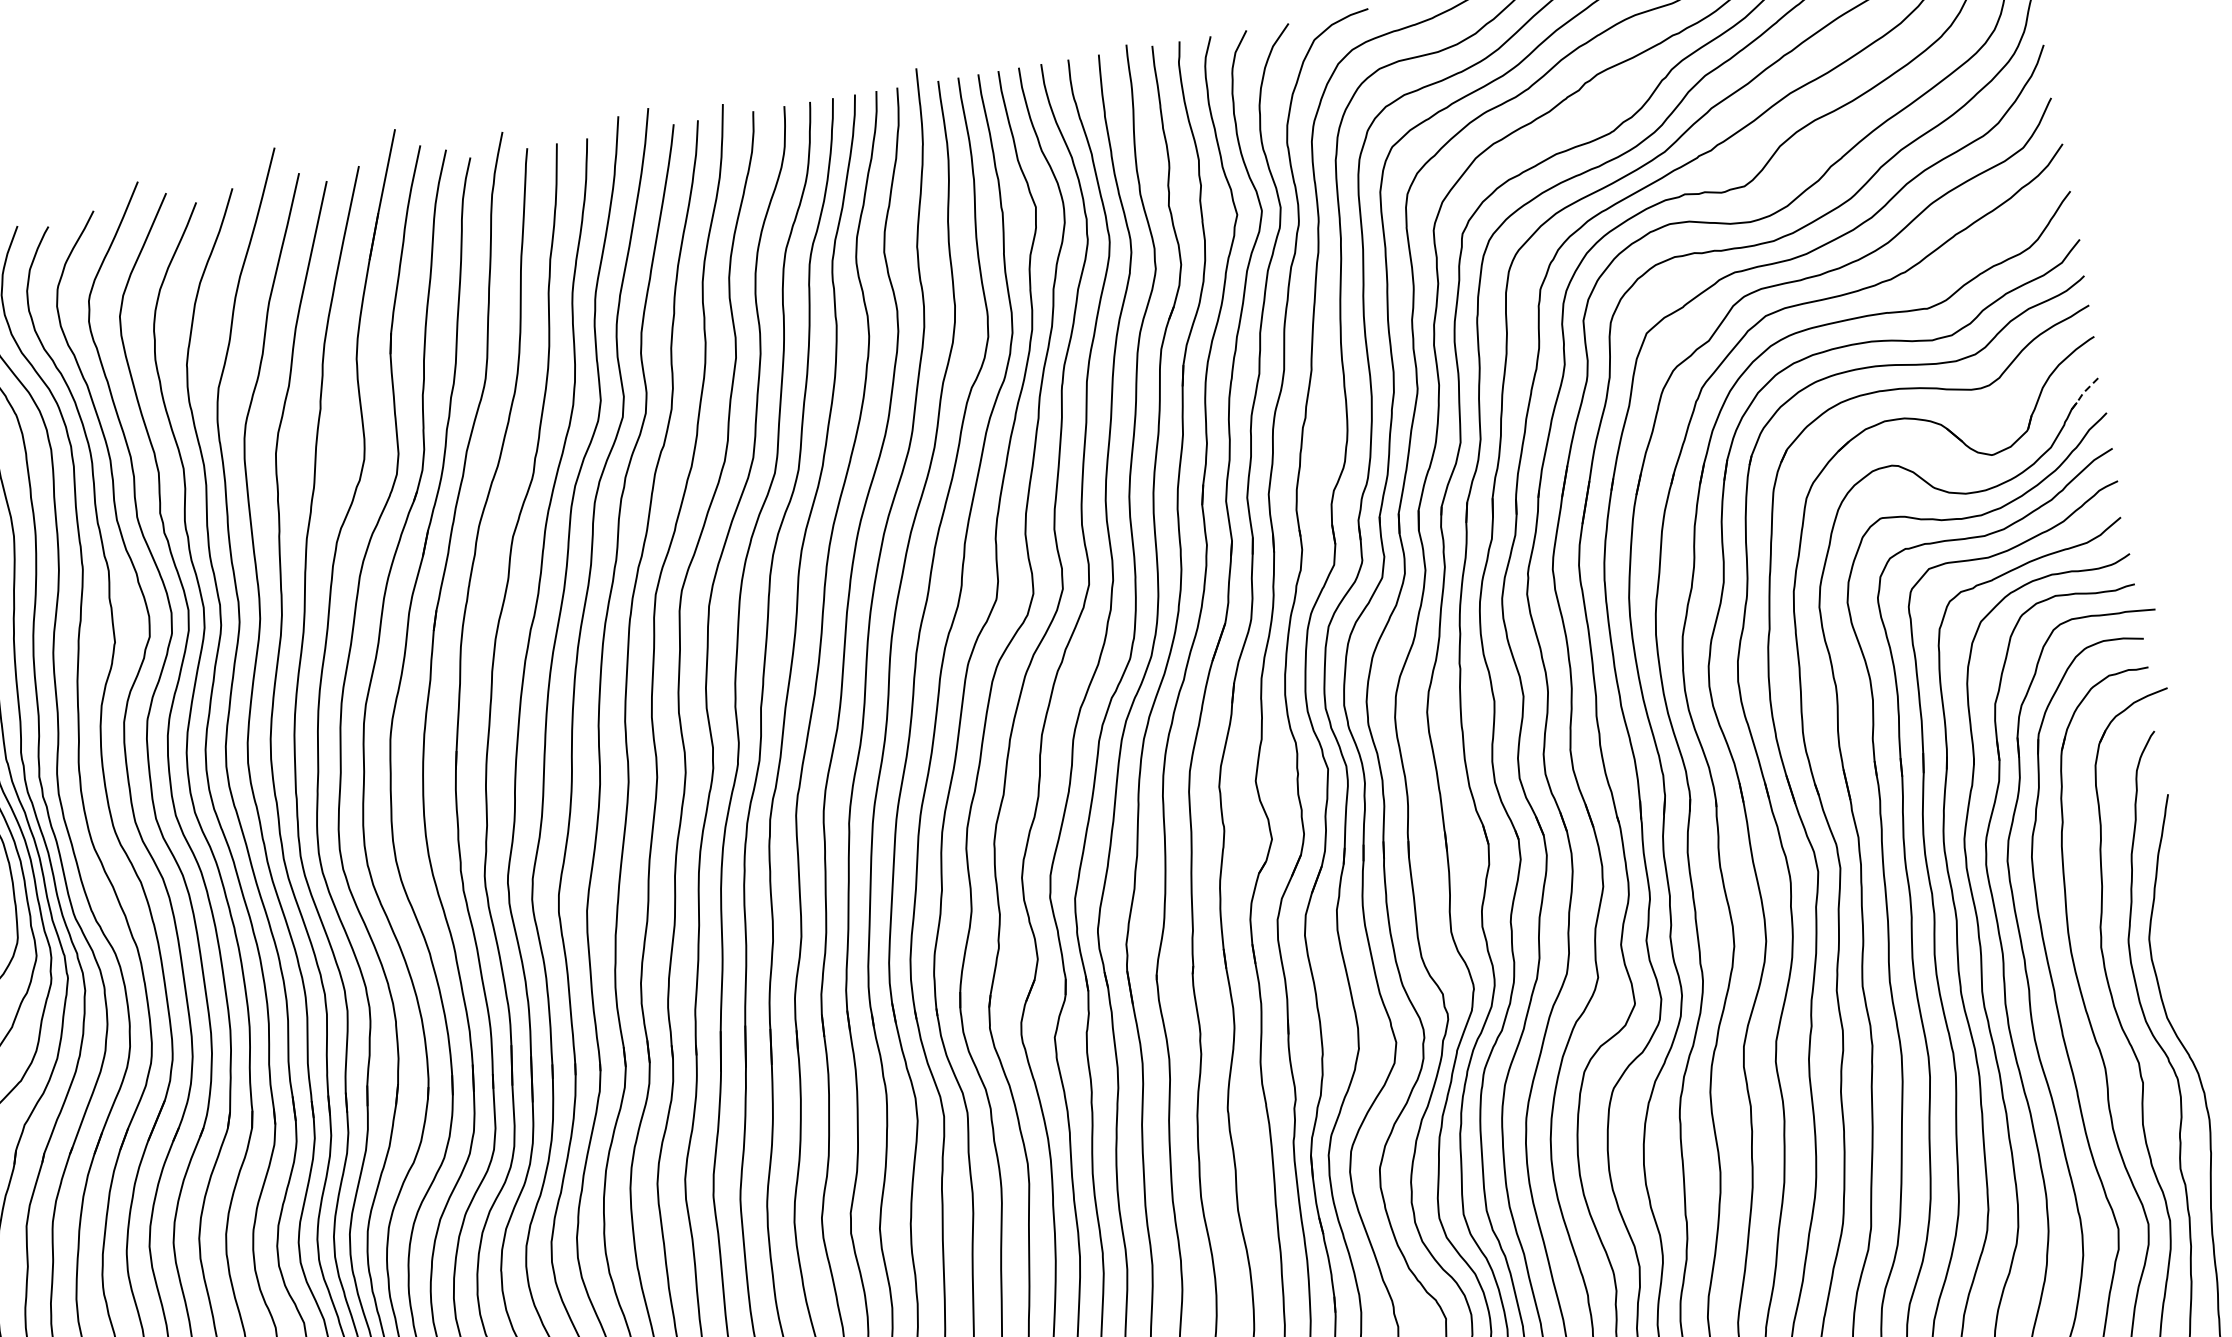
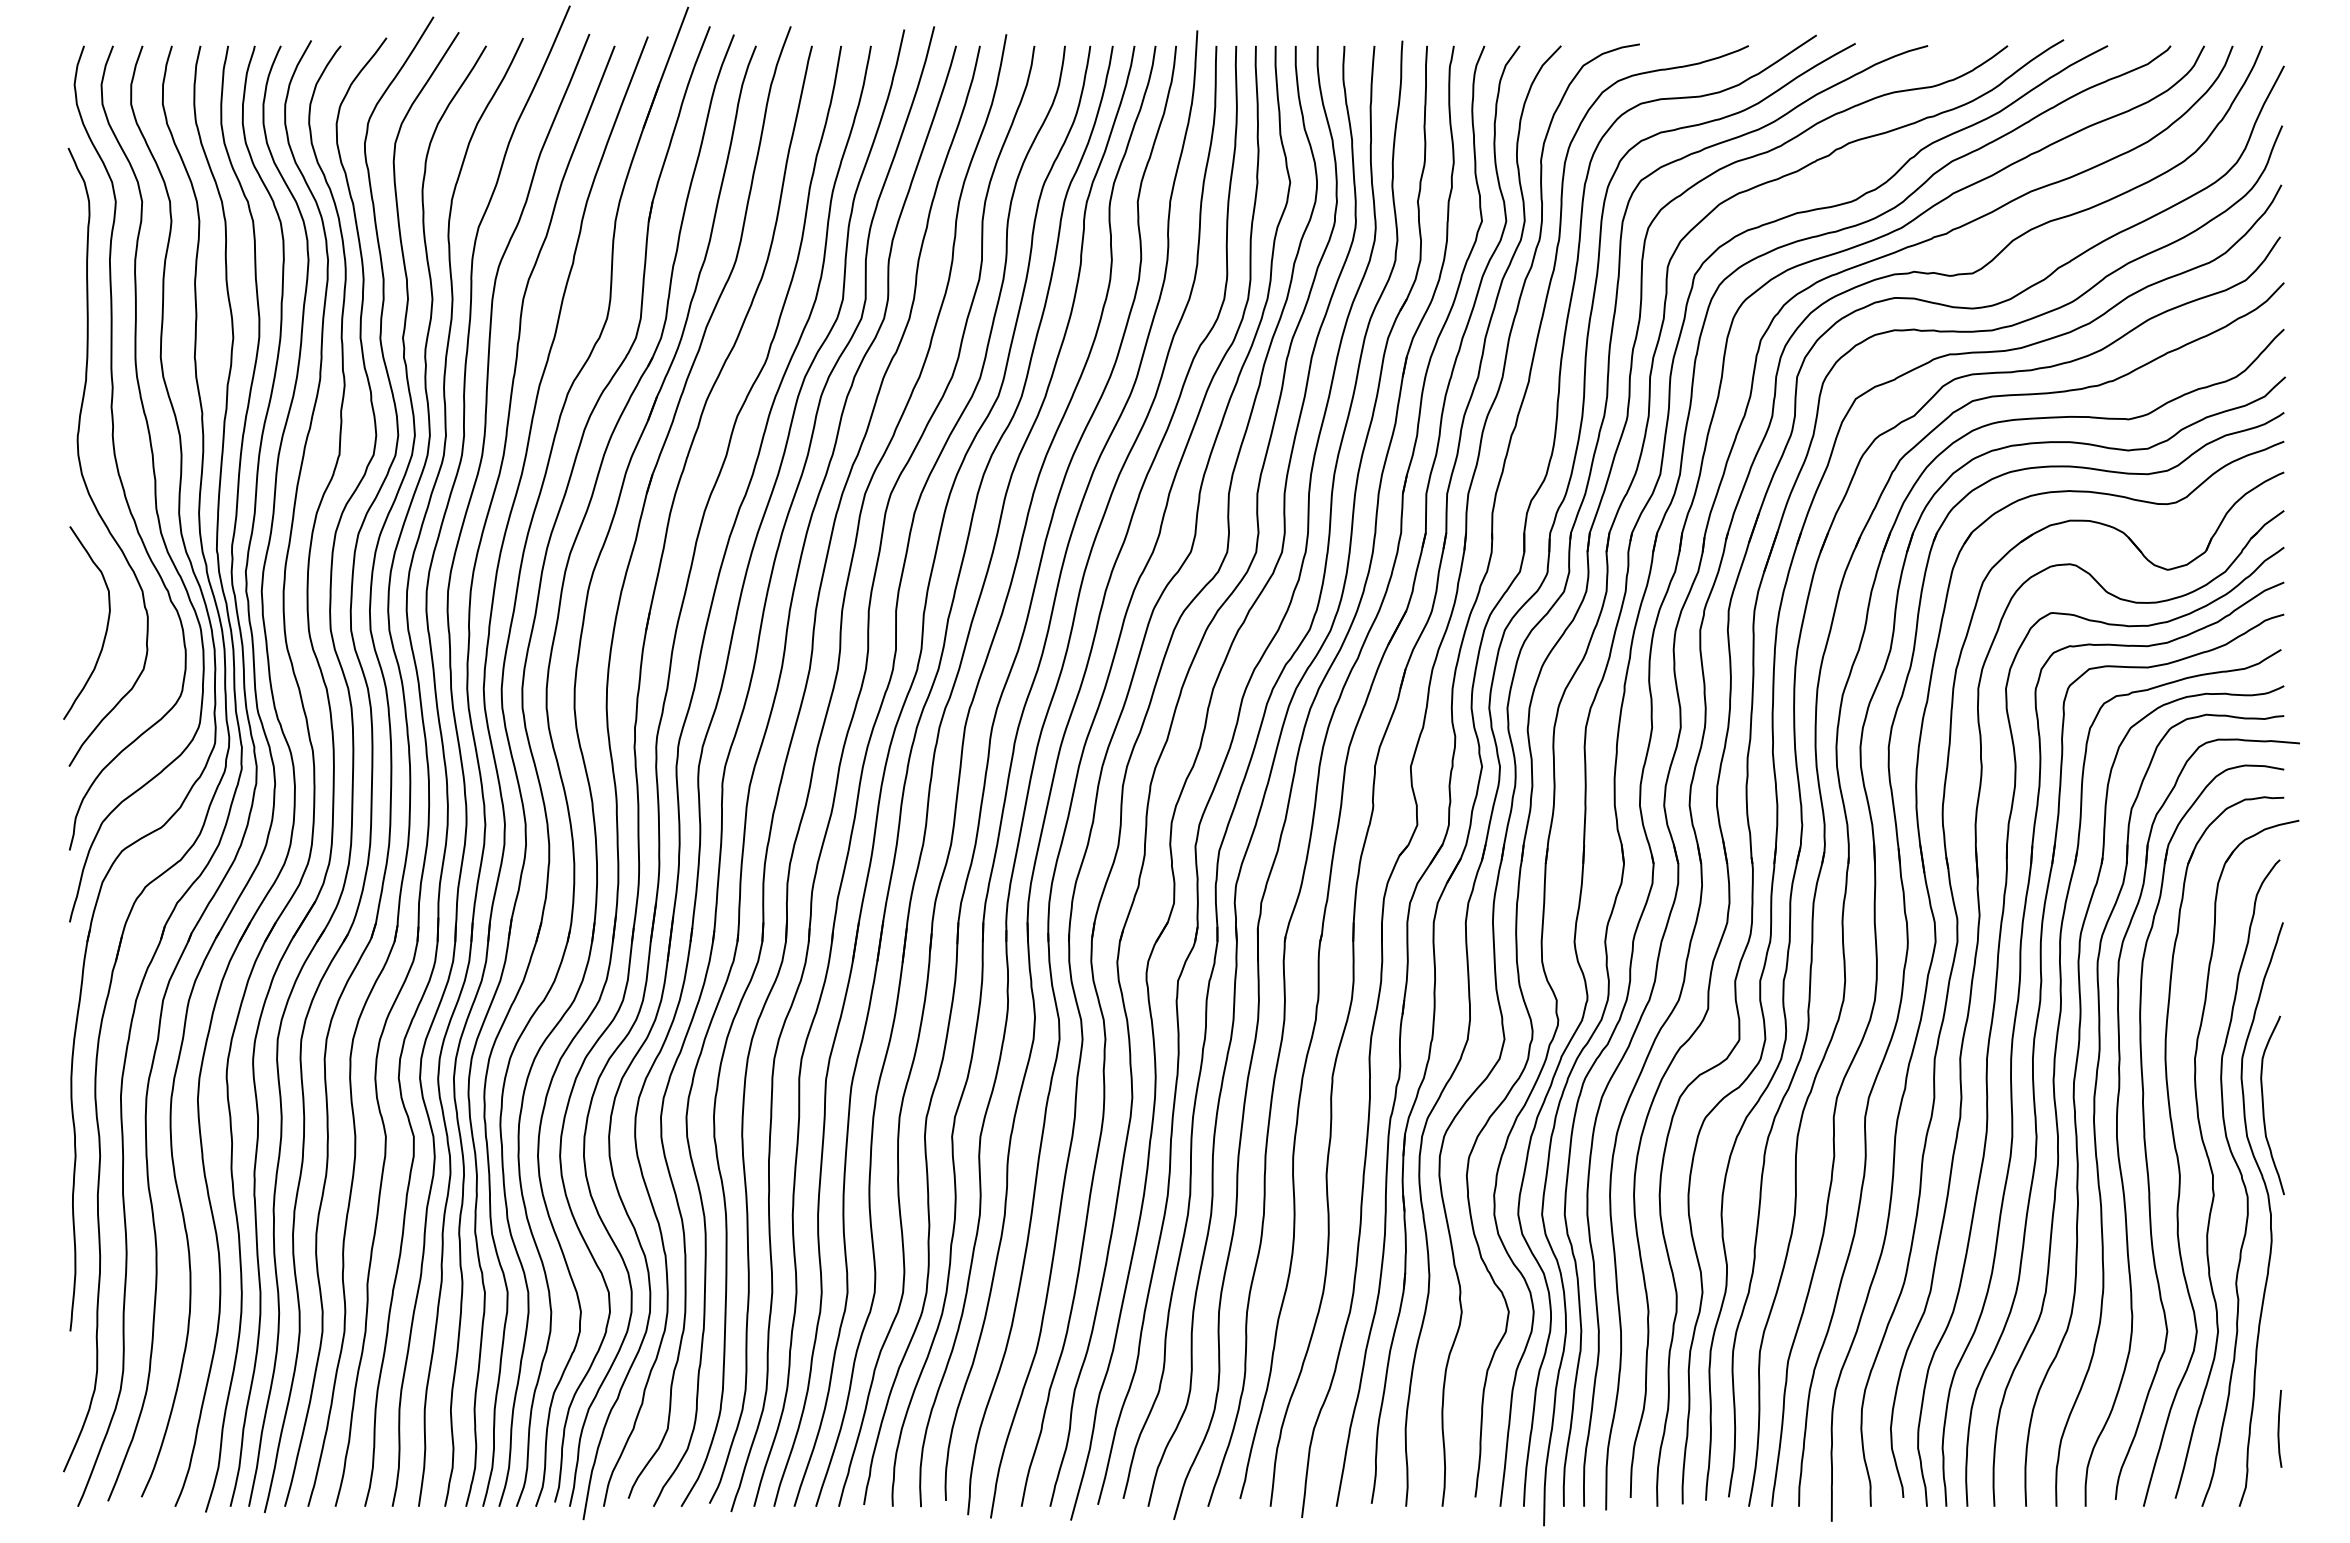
line: (2083, 392) -> (2265, 524), dashed -> solid
curve: (2180, 986) -> (2264, 1108), added

